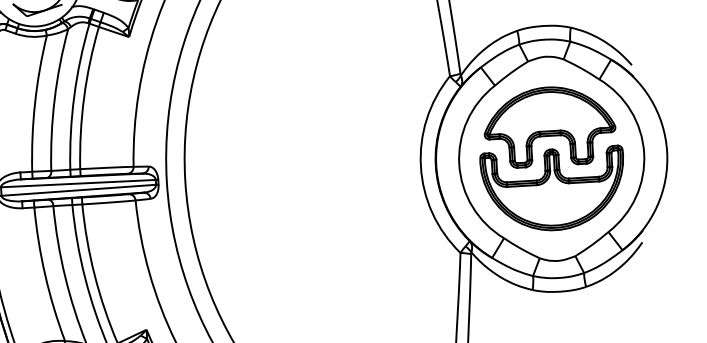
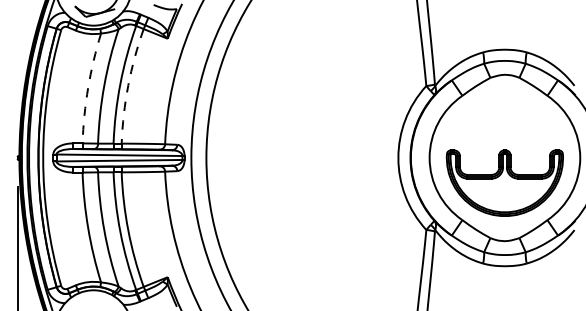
arc: (84, 97) -> (128, 85), solid -> dashed
arc: (35, 102) -> (88, 87), solid -> dashed
part: (549, 126) -> (504, 131), removed

